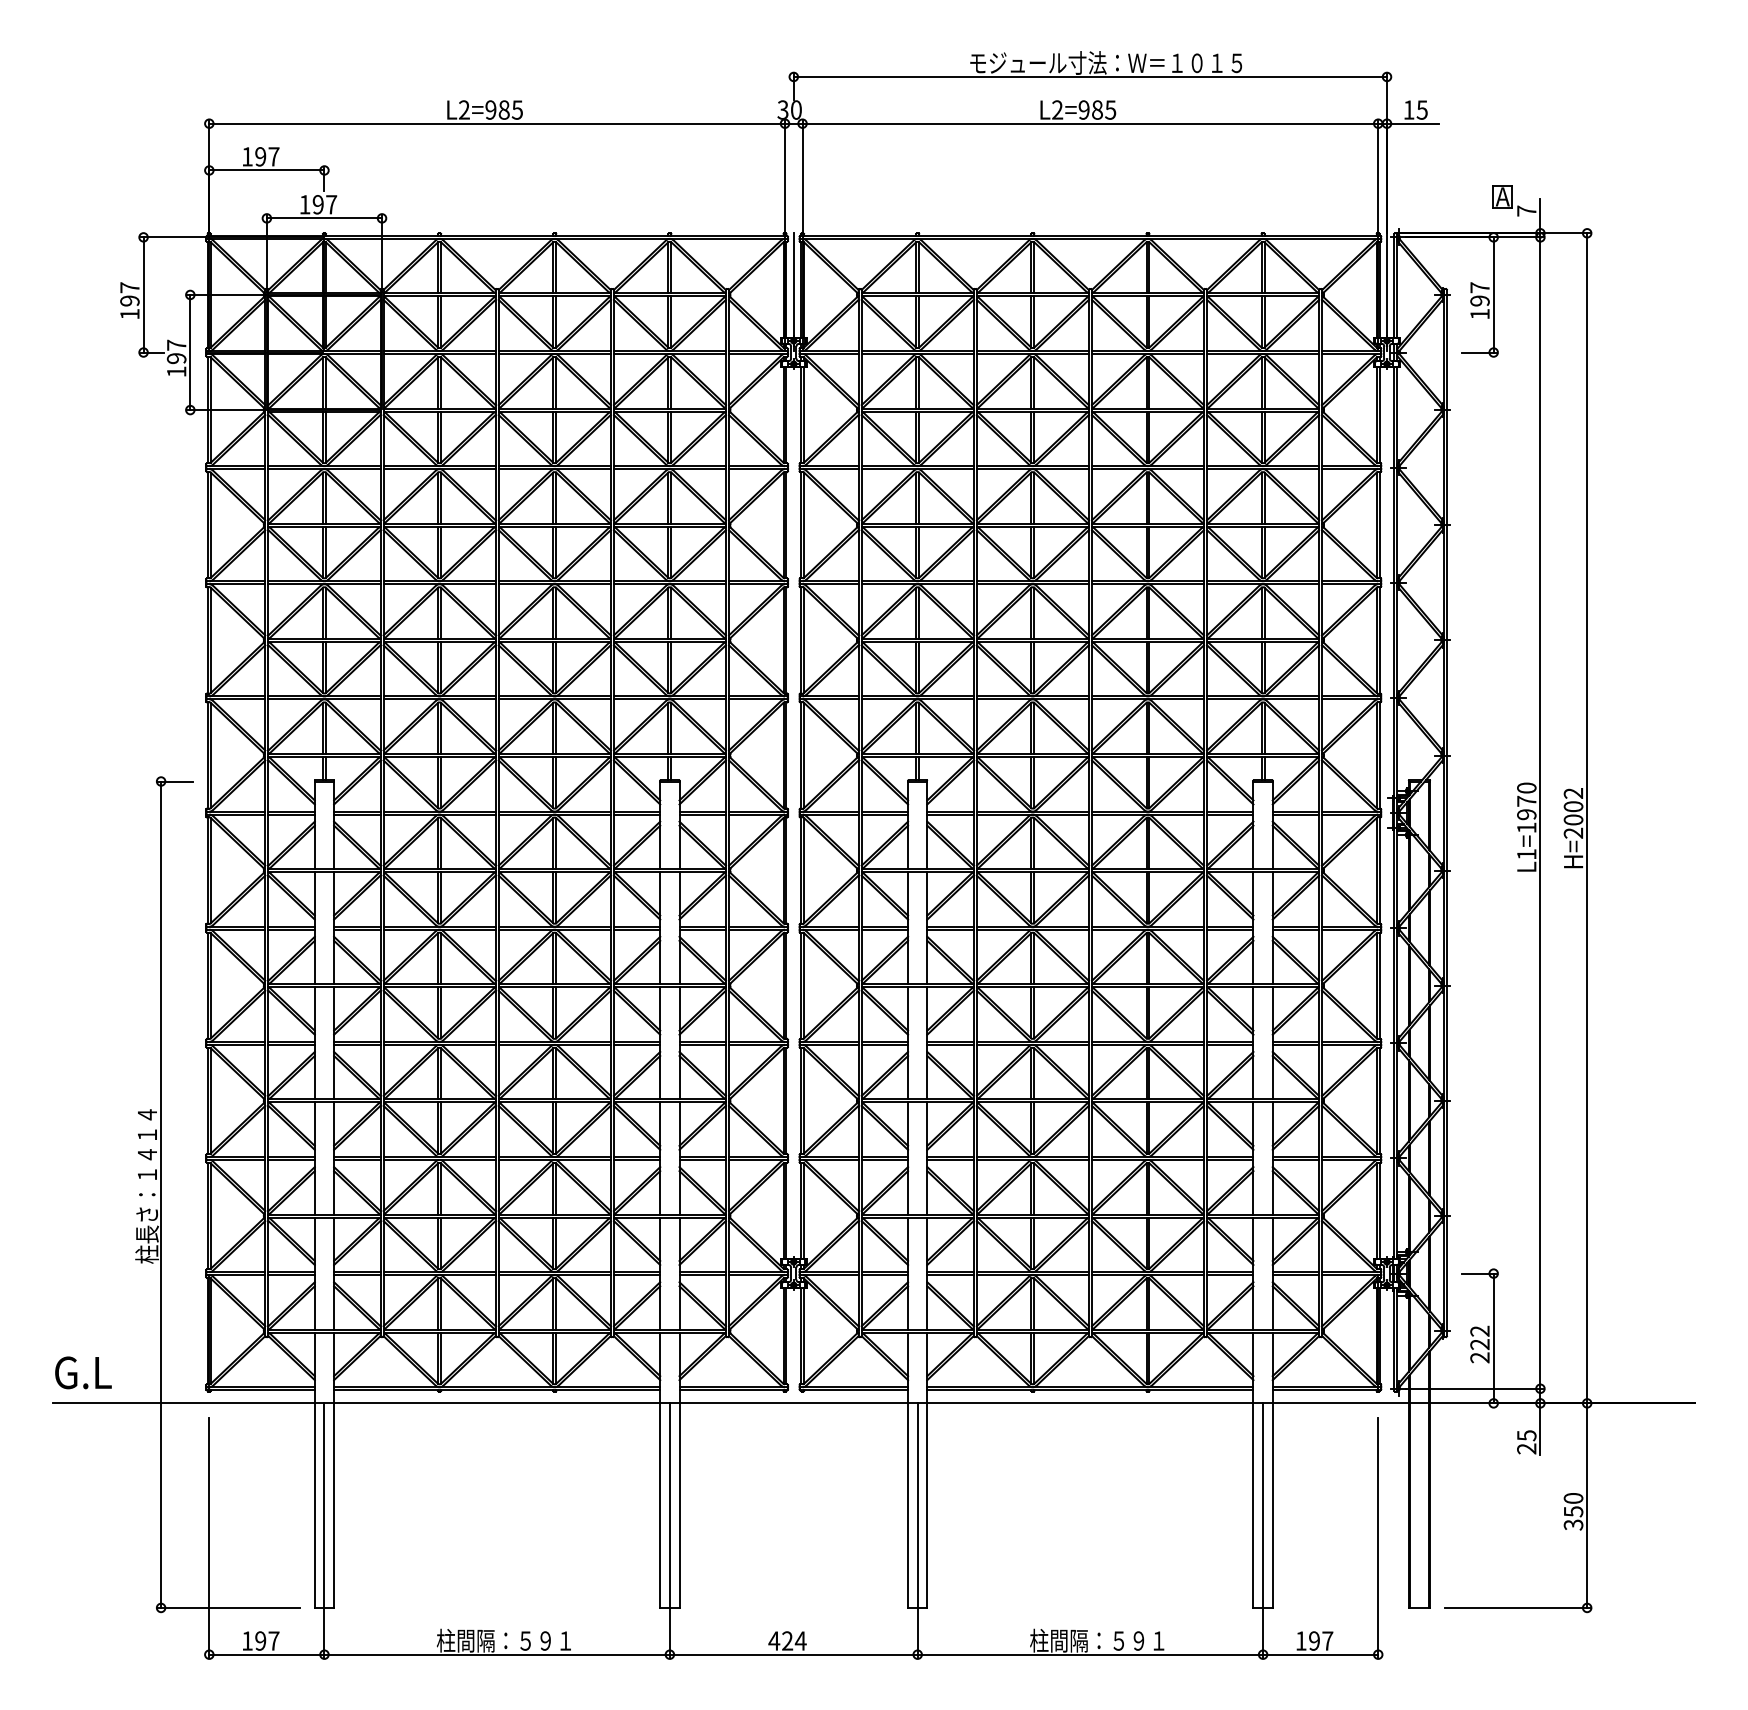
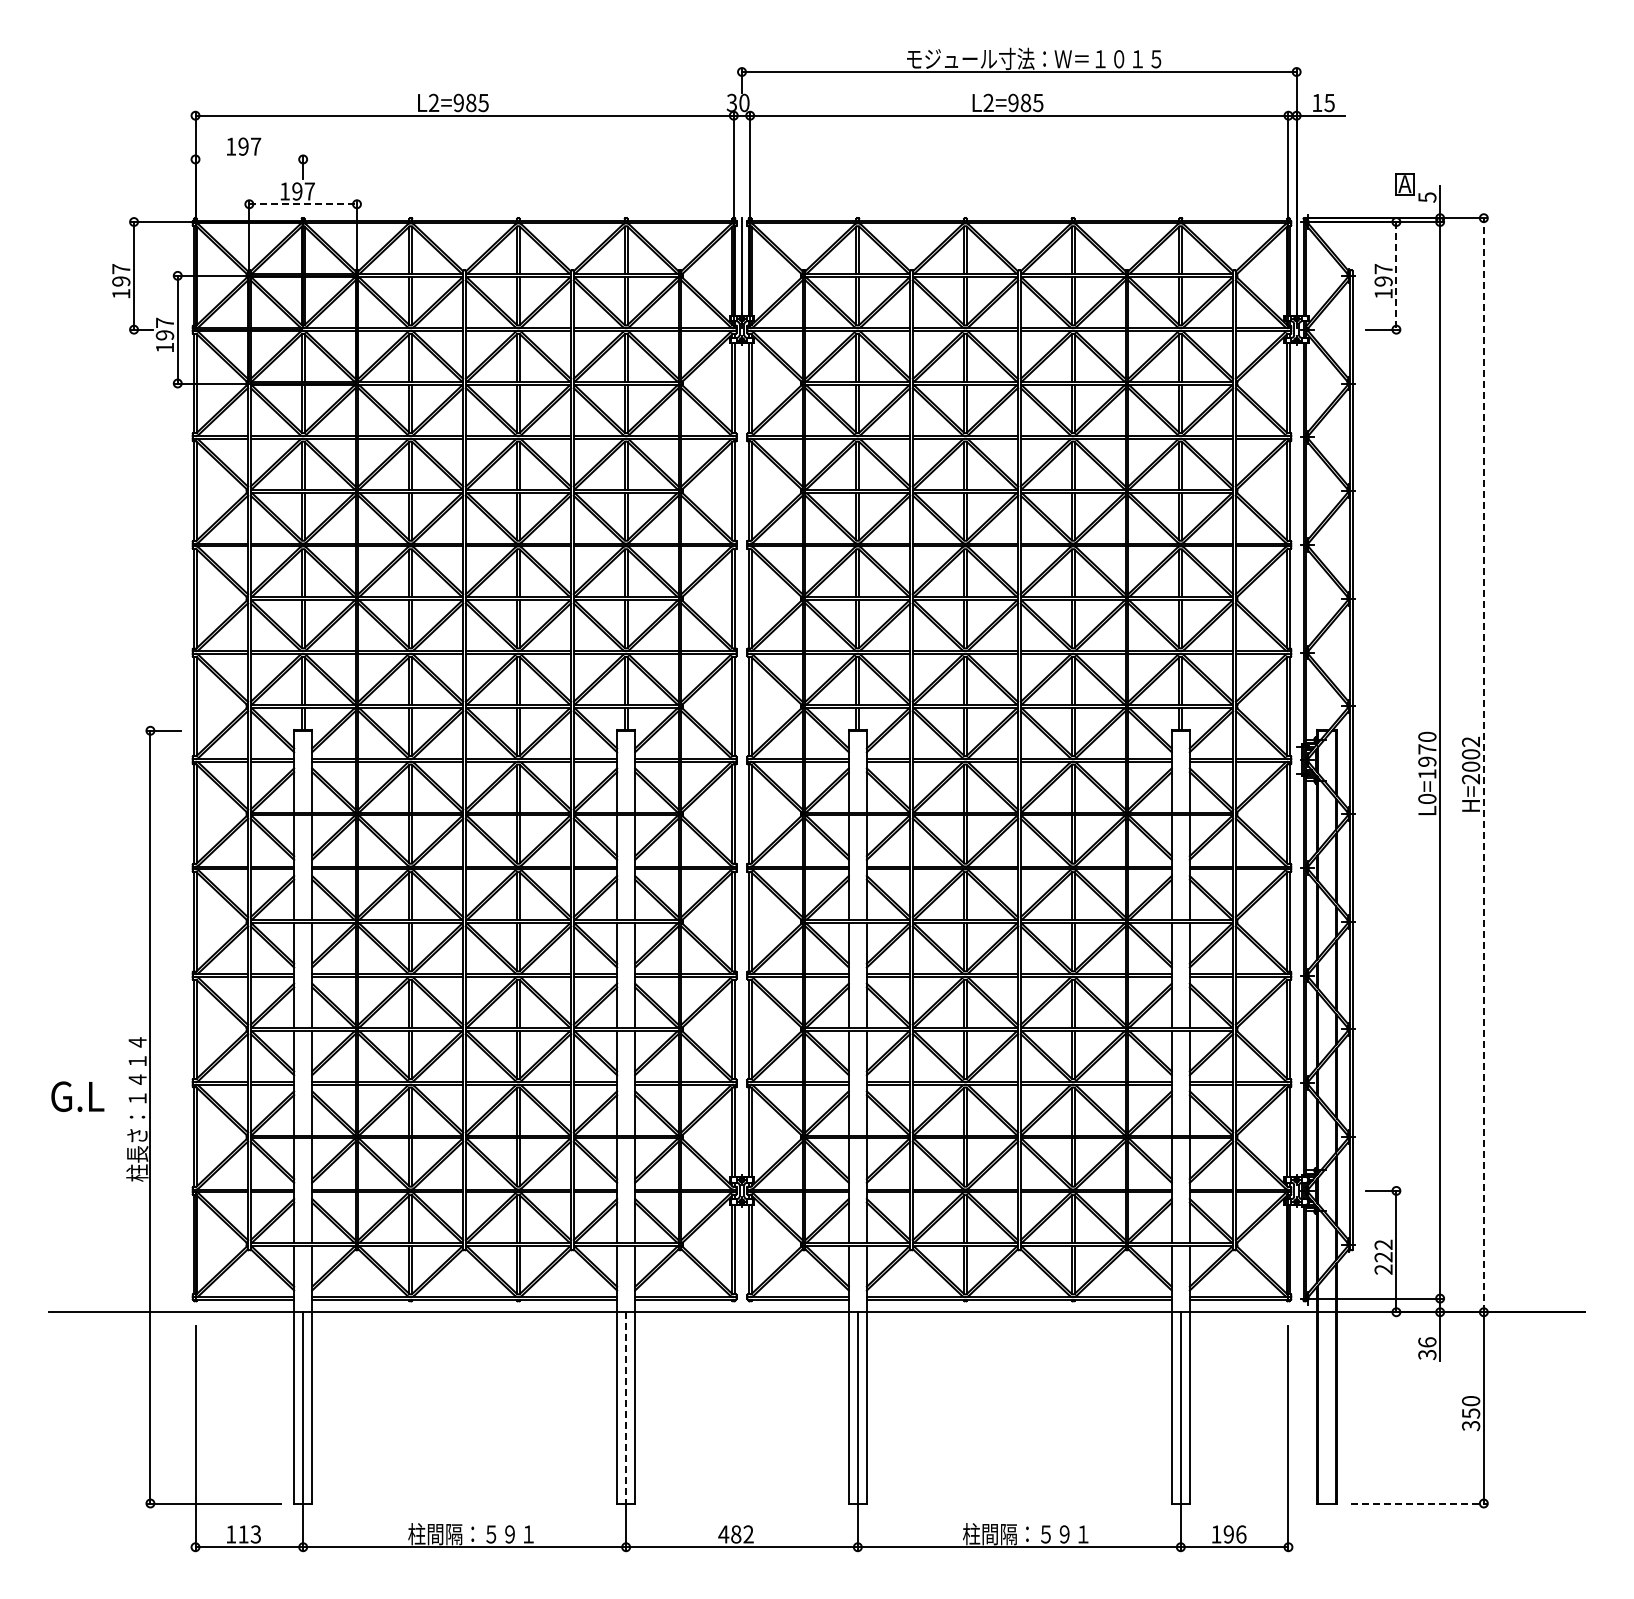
line: (267, 170) -> (249, 159), removed
text: (1526, 211) -> (1427, 197), 7 -> 5
line: (324, 218) -> (303, 204), solid -> dashed
line: (1493, 294) -> (1396, 275), solid -> dashed
line: (1586, 817) -> (1483, 764), solid -> dashed
text: (1526, 853) -> (1427, 798), L1=1970 -> L0=1970
text: (83, 1372) -> (77, 1096), moved
text: (1526, 1442) -> (1427, 1348), 25 -> 36
line: (670, 1505) -> (626, 1407), solid -> dashed
line: (1517, 1607) -> (1418, 1503), solid -> dashed
text: (267, 1641) -> (249, 1534), 197 -> 113
text: (794, 1641) -> (742, 1534), 424 -> 482
text: (1328, 1641) -> (1241, 1534), 197 -> 196

